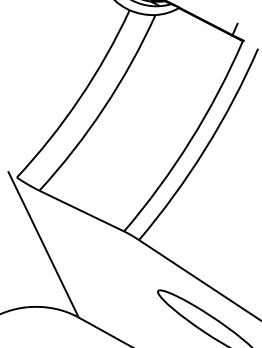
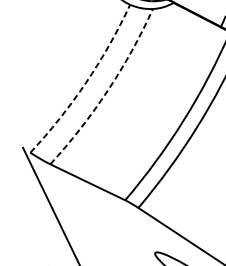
arc: (79, 98) -> (85, 82), solid -> dashed
arc: (104, 107) -> (107, 90), solid -> dashed

